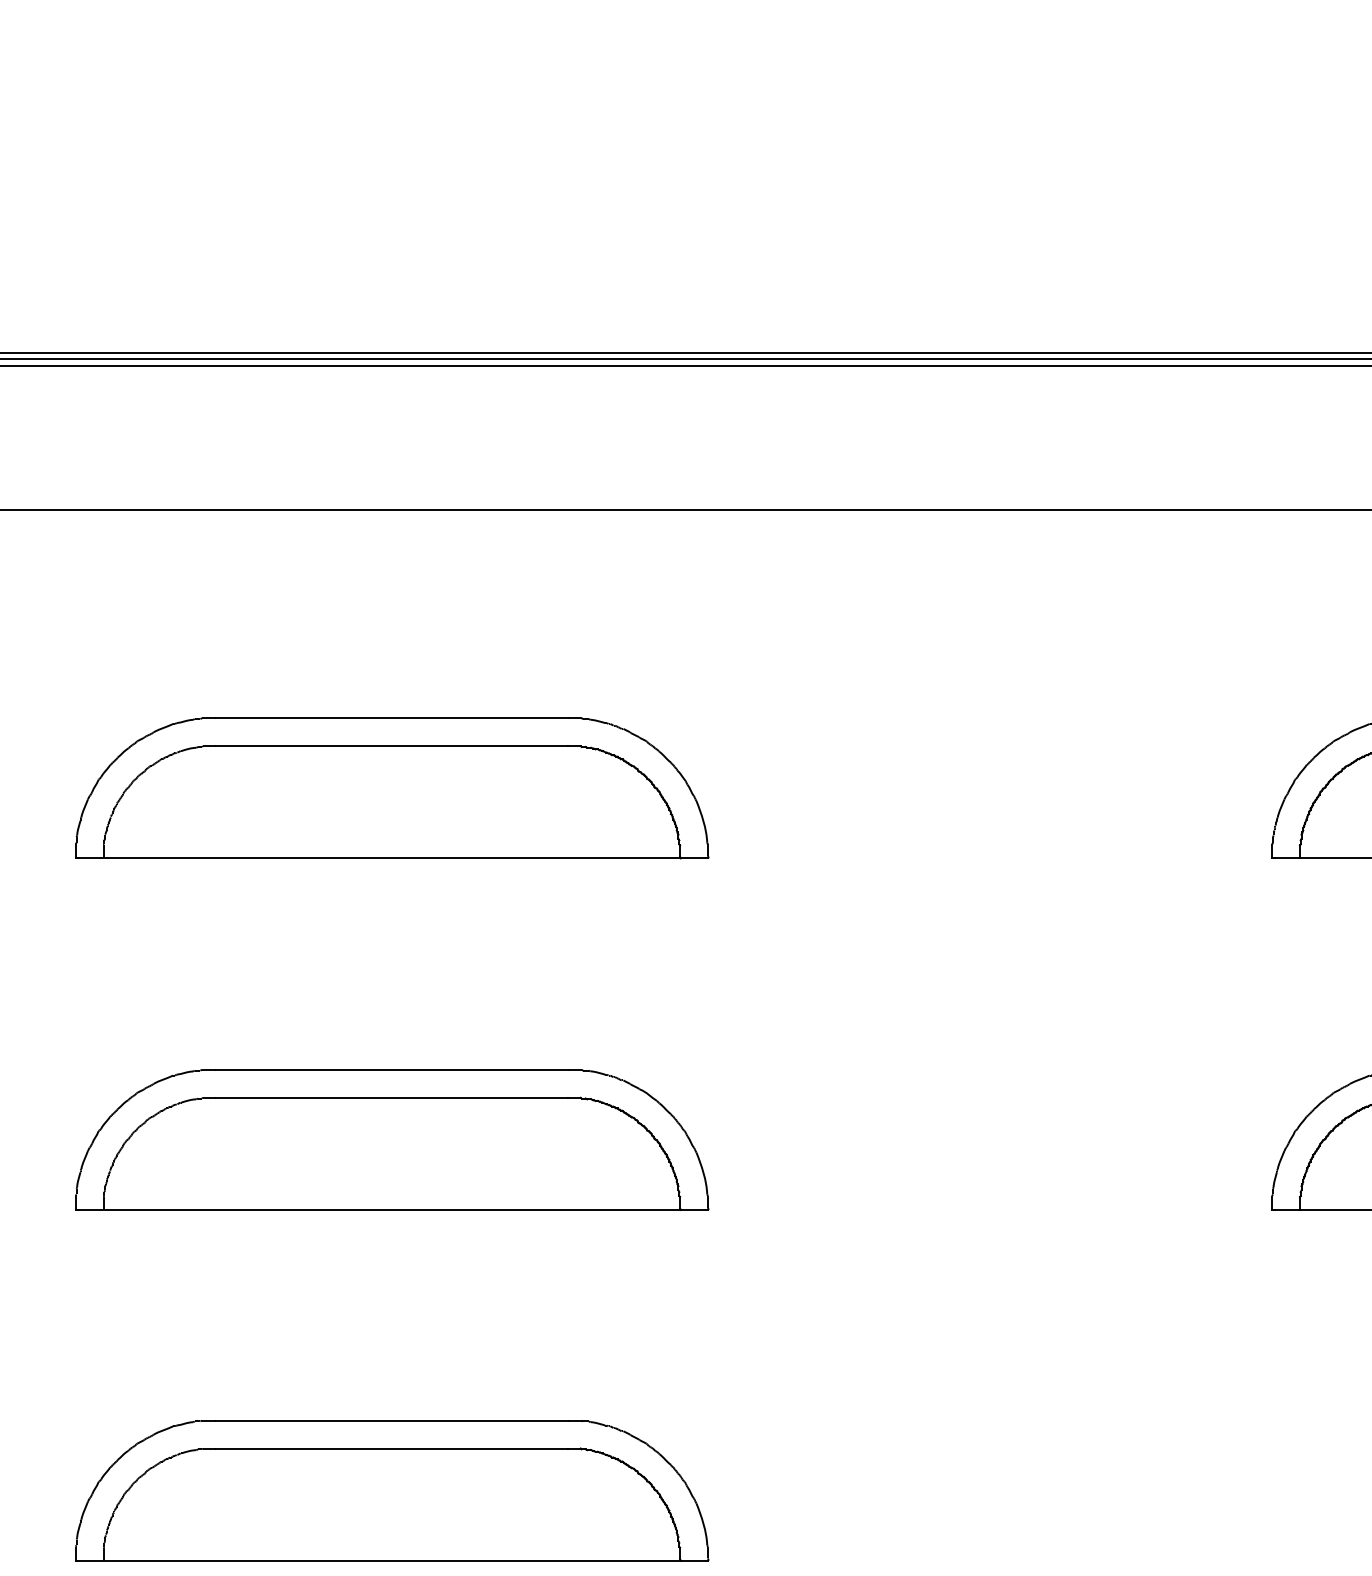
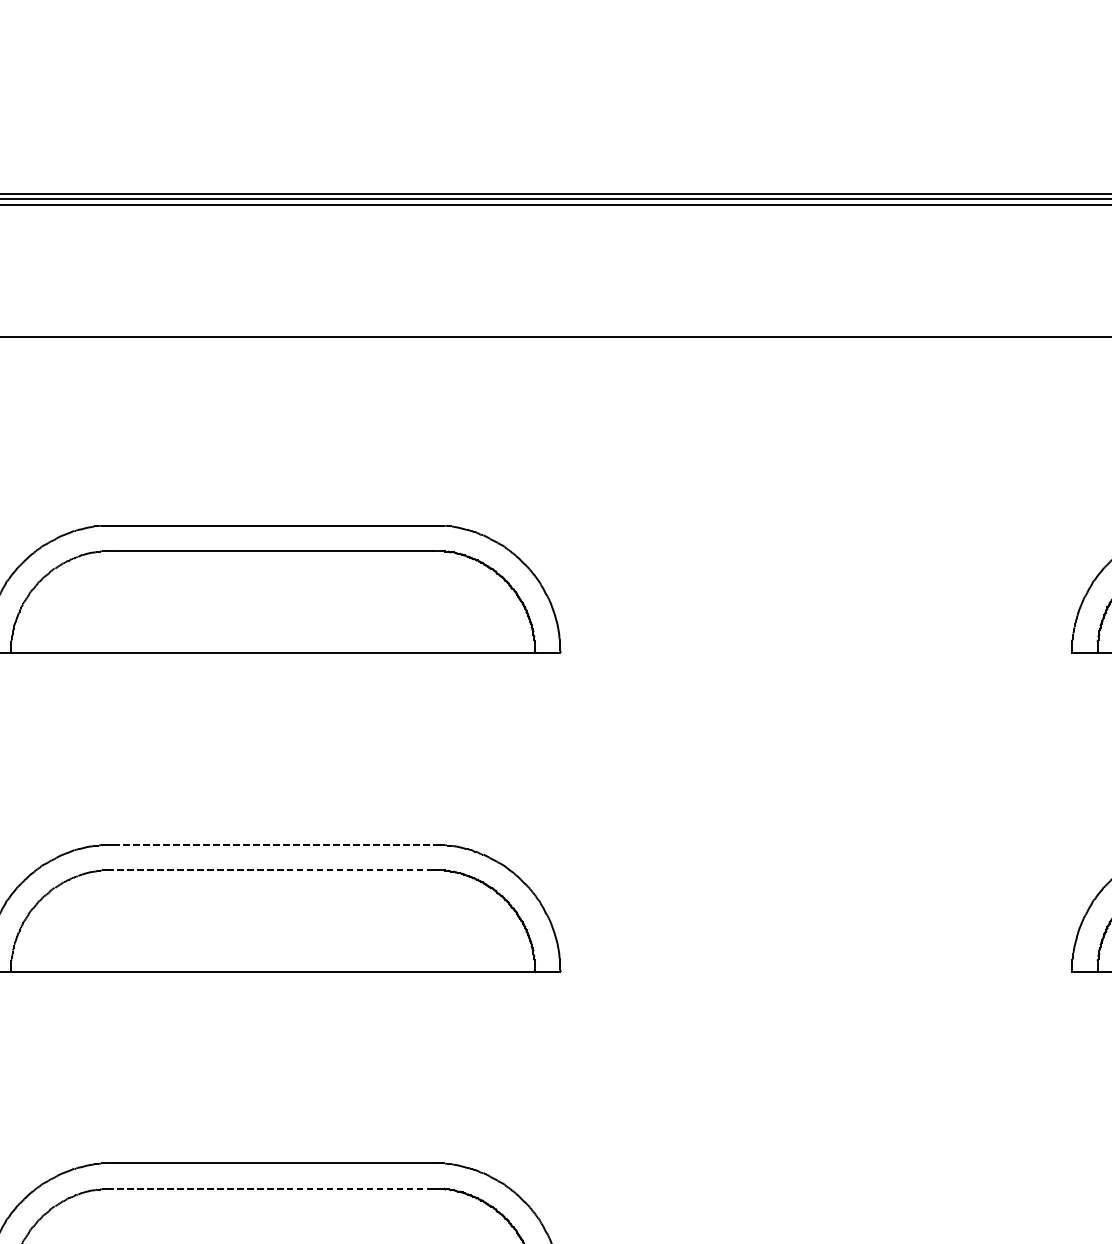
line: (392, 1069) -> (273, 844), solid -> dashed
line: (391, 1097) -> (272, 869), solid -> dashed
line: (391, 1448) -> (272, 1188), solid -> dashed

